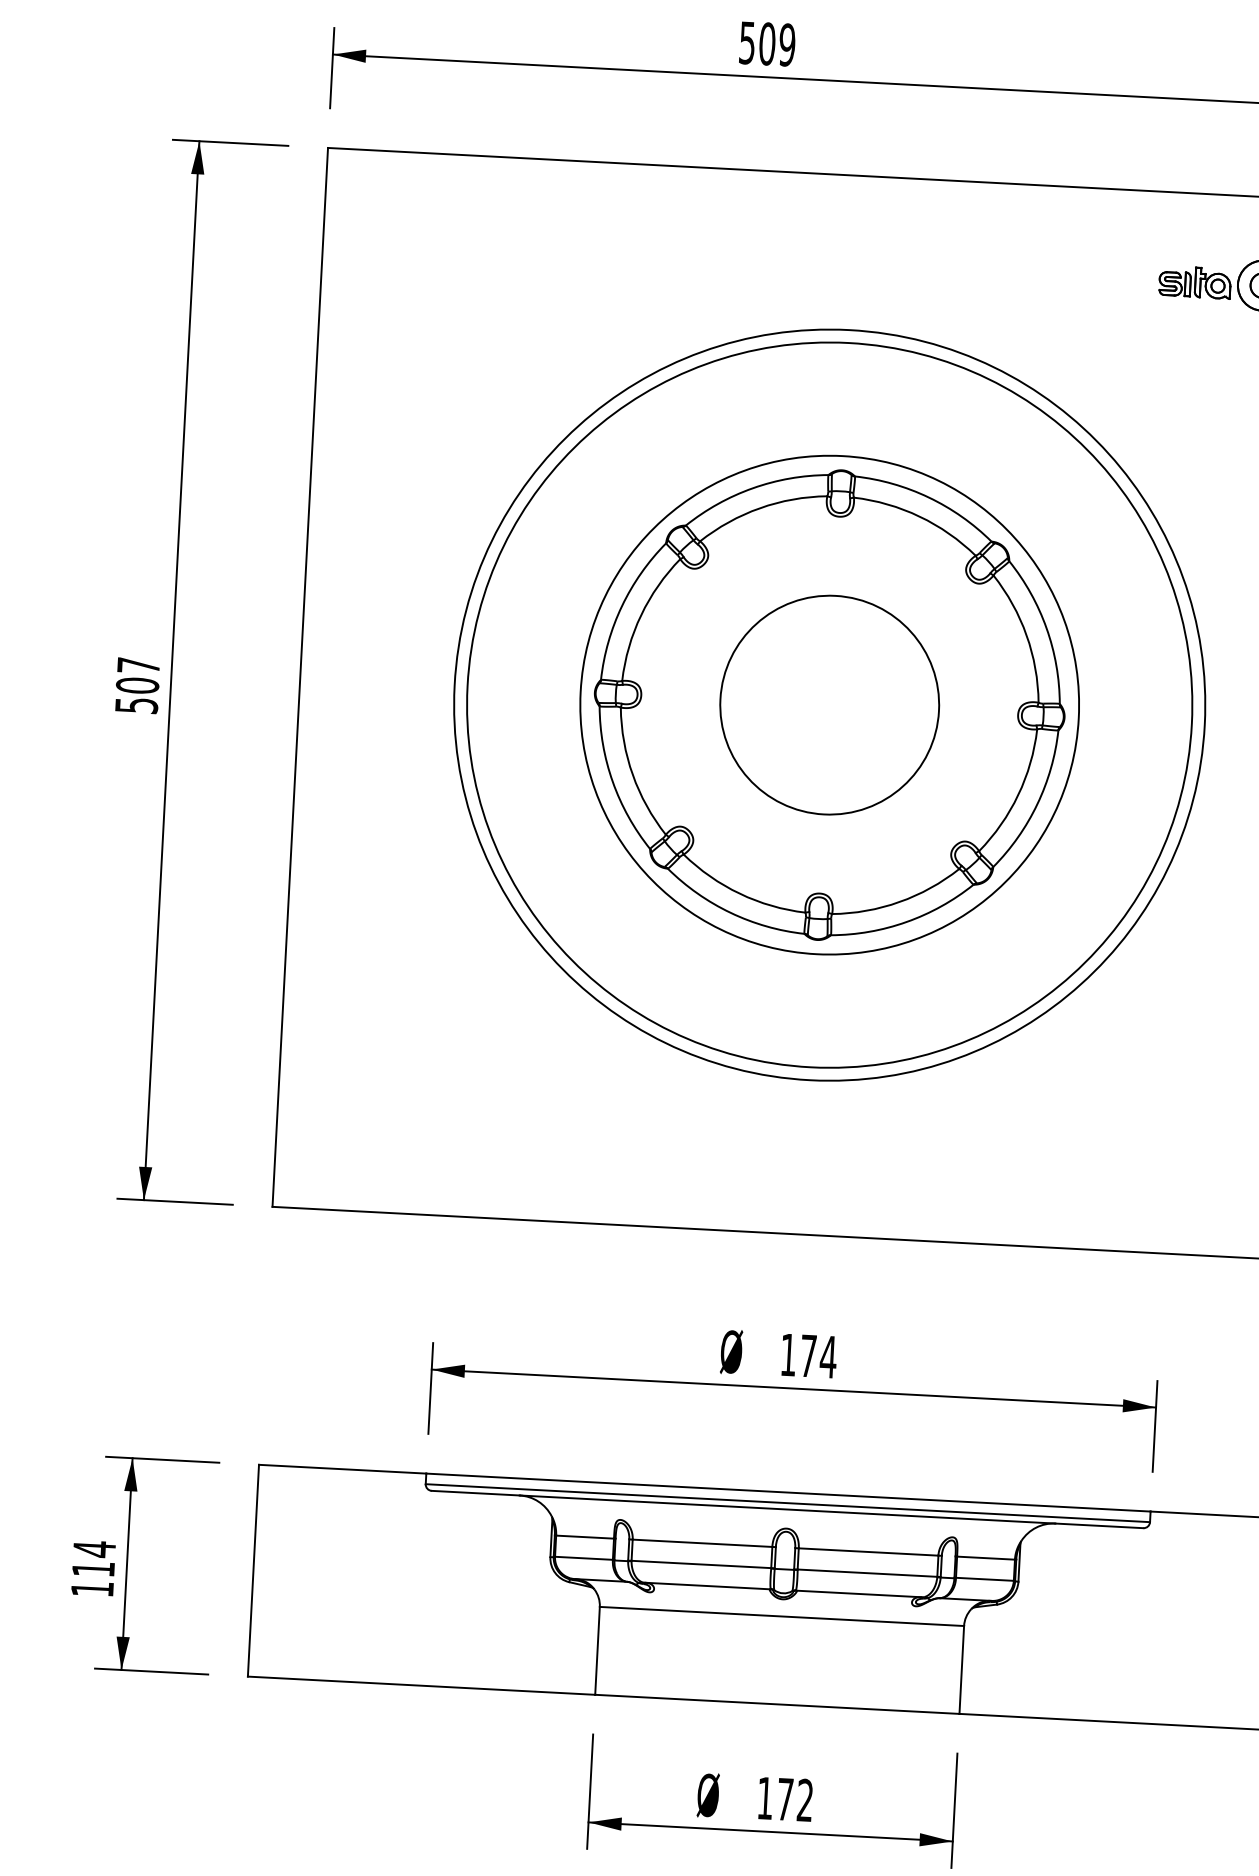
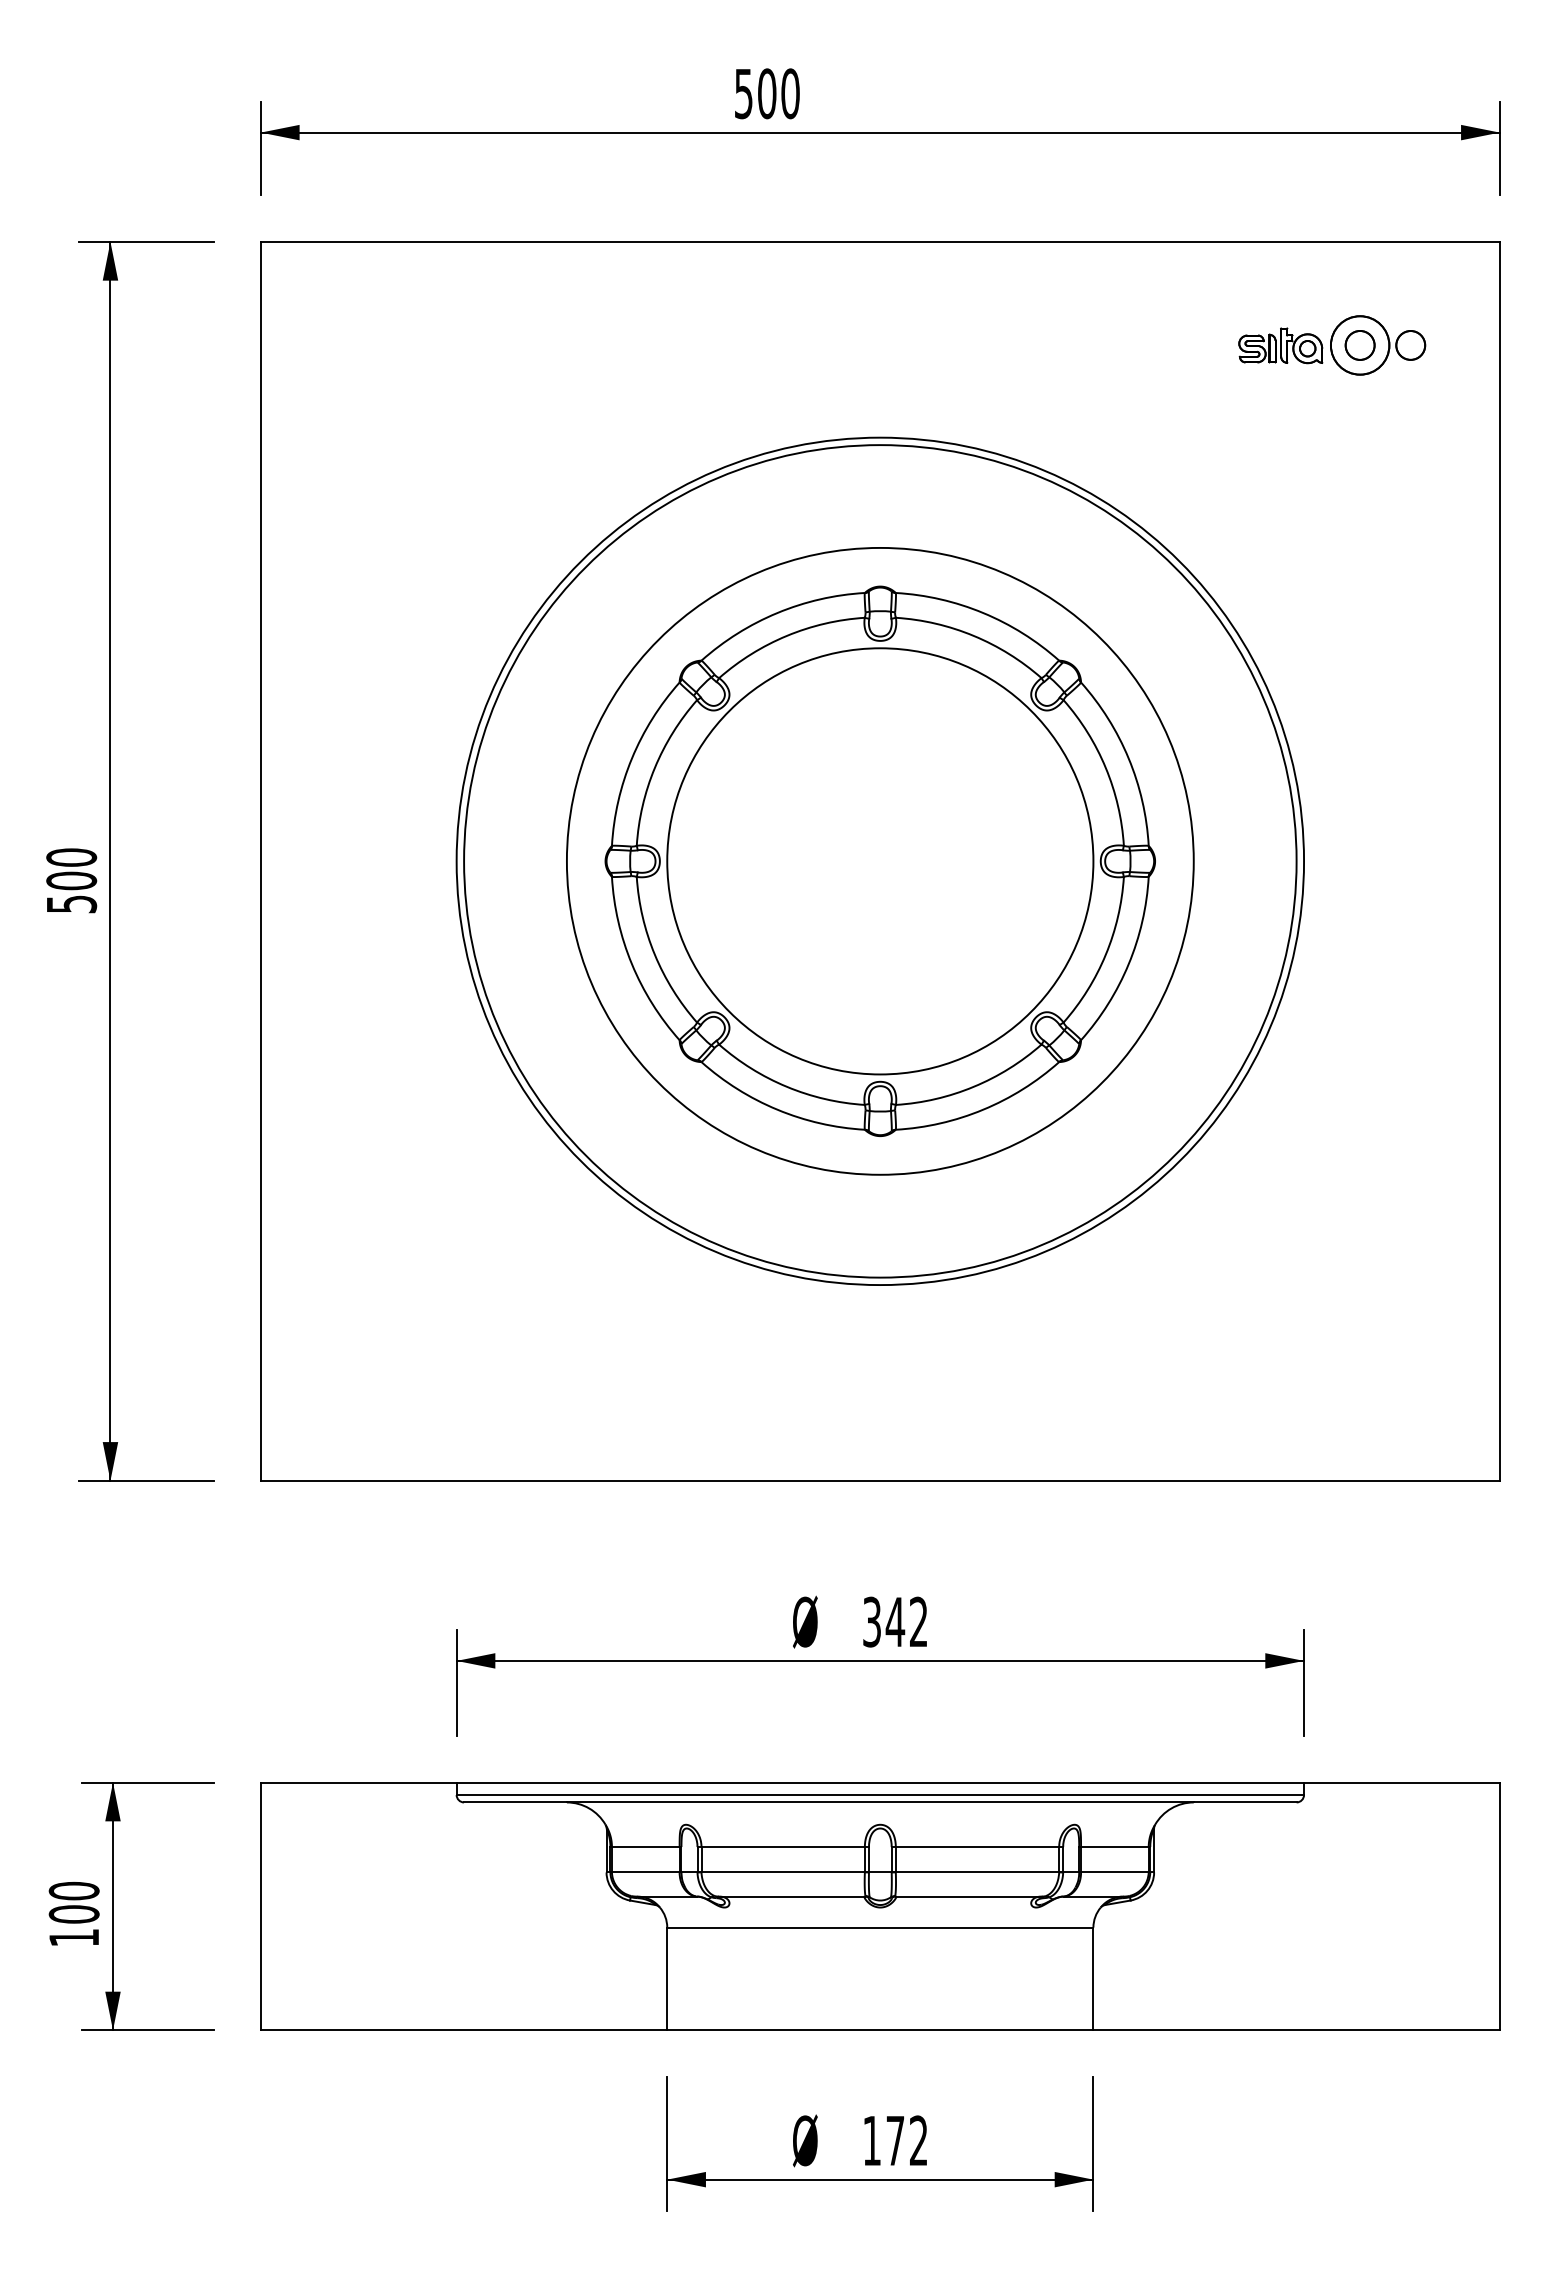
text: (787, 44) -> (790, 93), 509 -> 500
text: (138, 665) -> (71, 857), 507 -> 500
circle: (829, 704) -> (879, 860), size x0.71
circle: (829, 705) -> (880, 861), size x1.43
circle: (829, 705) -> (880, 861), size x1.67
text: (808, 1355) -> (895, 1621), 174 -> 342
text: (93, 1558) -> (73, 1902), 114 -> 100

